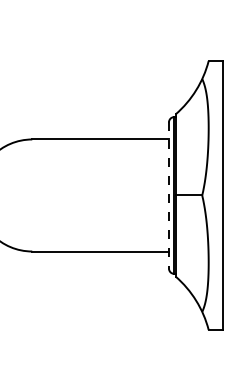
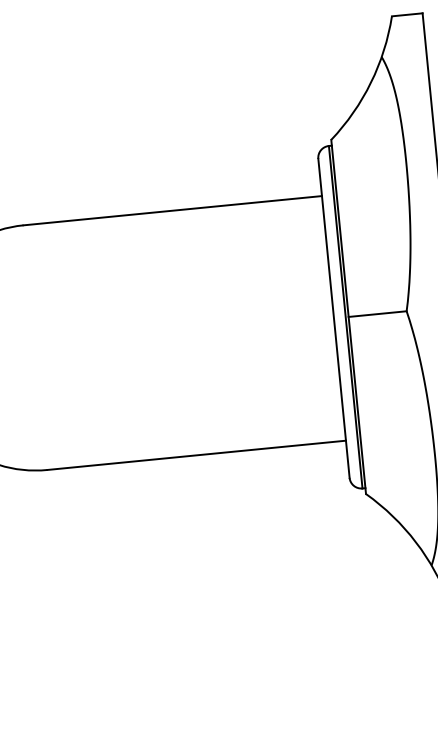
line: (168, 195) -> (332, 318), dashed -> solid

